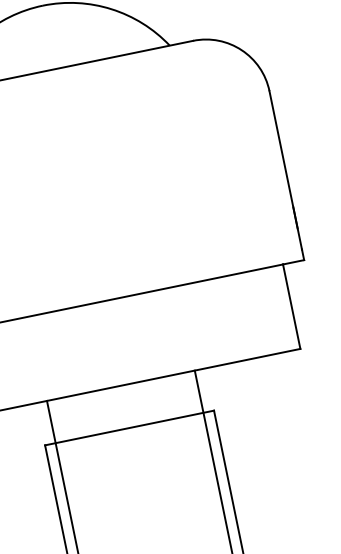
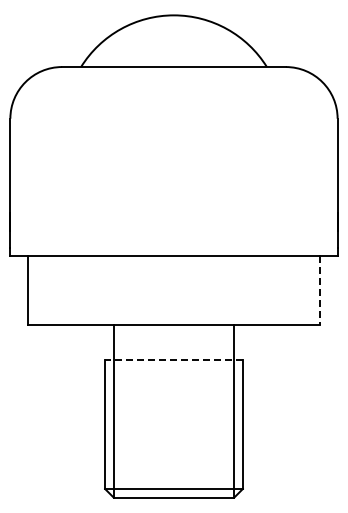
line: (291, 307) -> (320, 291), solid -> dashed
line: (130, 427) -> (174, 359), solid -> dashed

